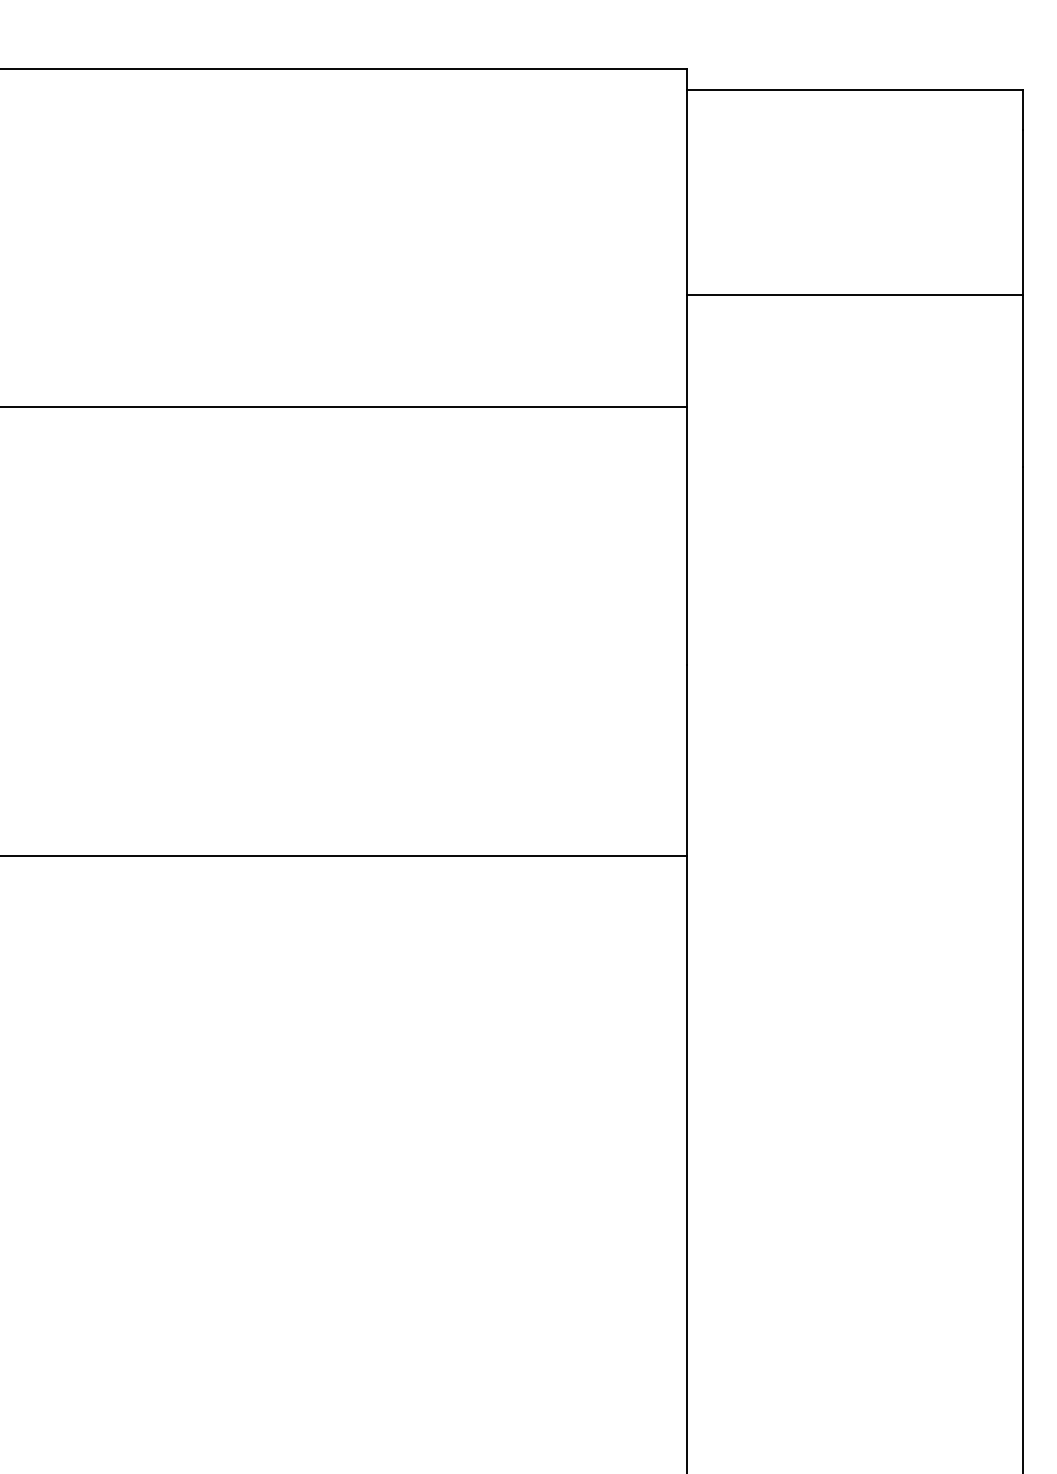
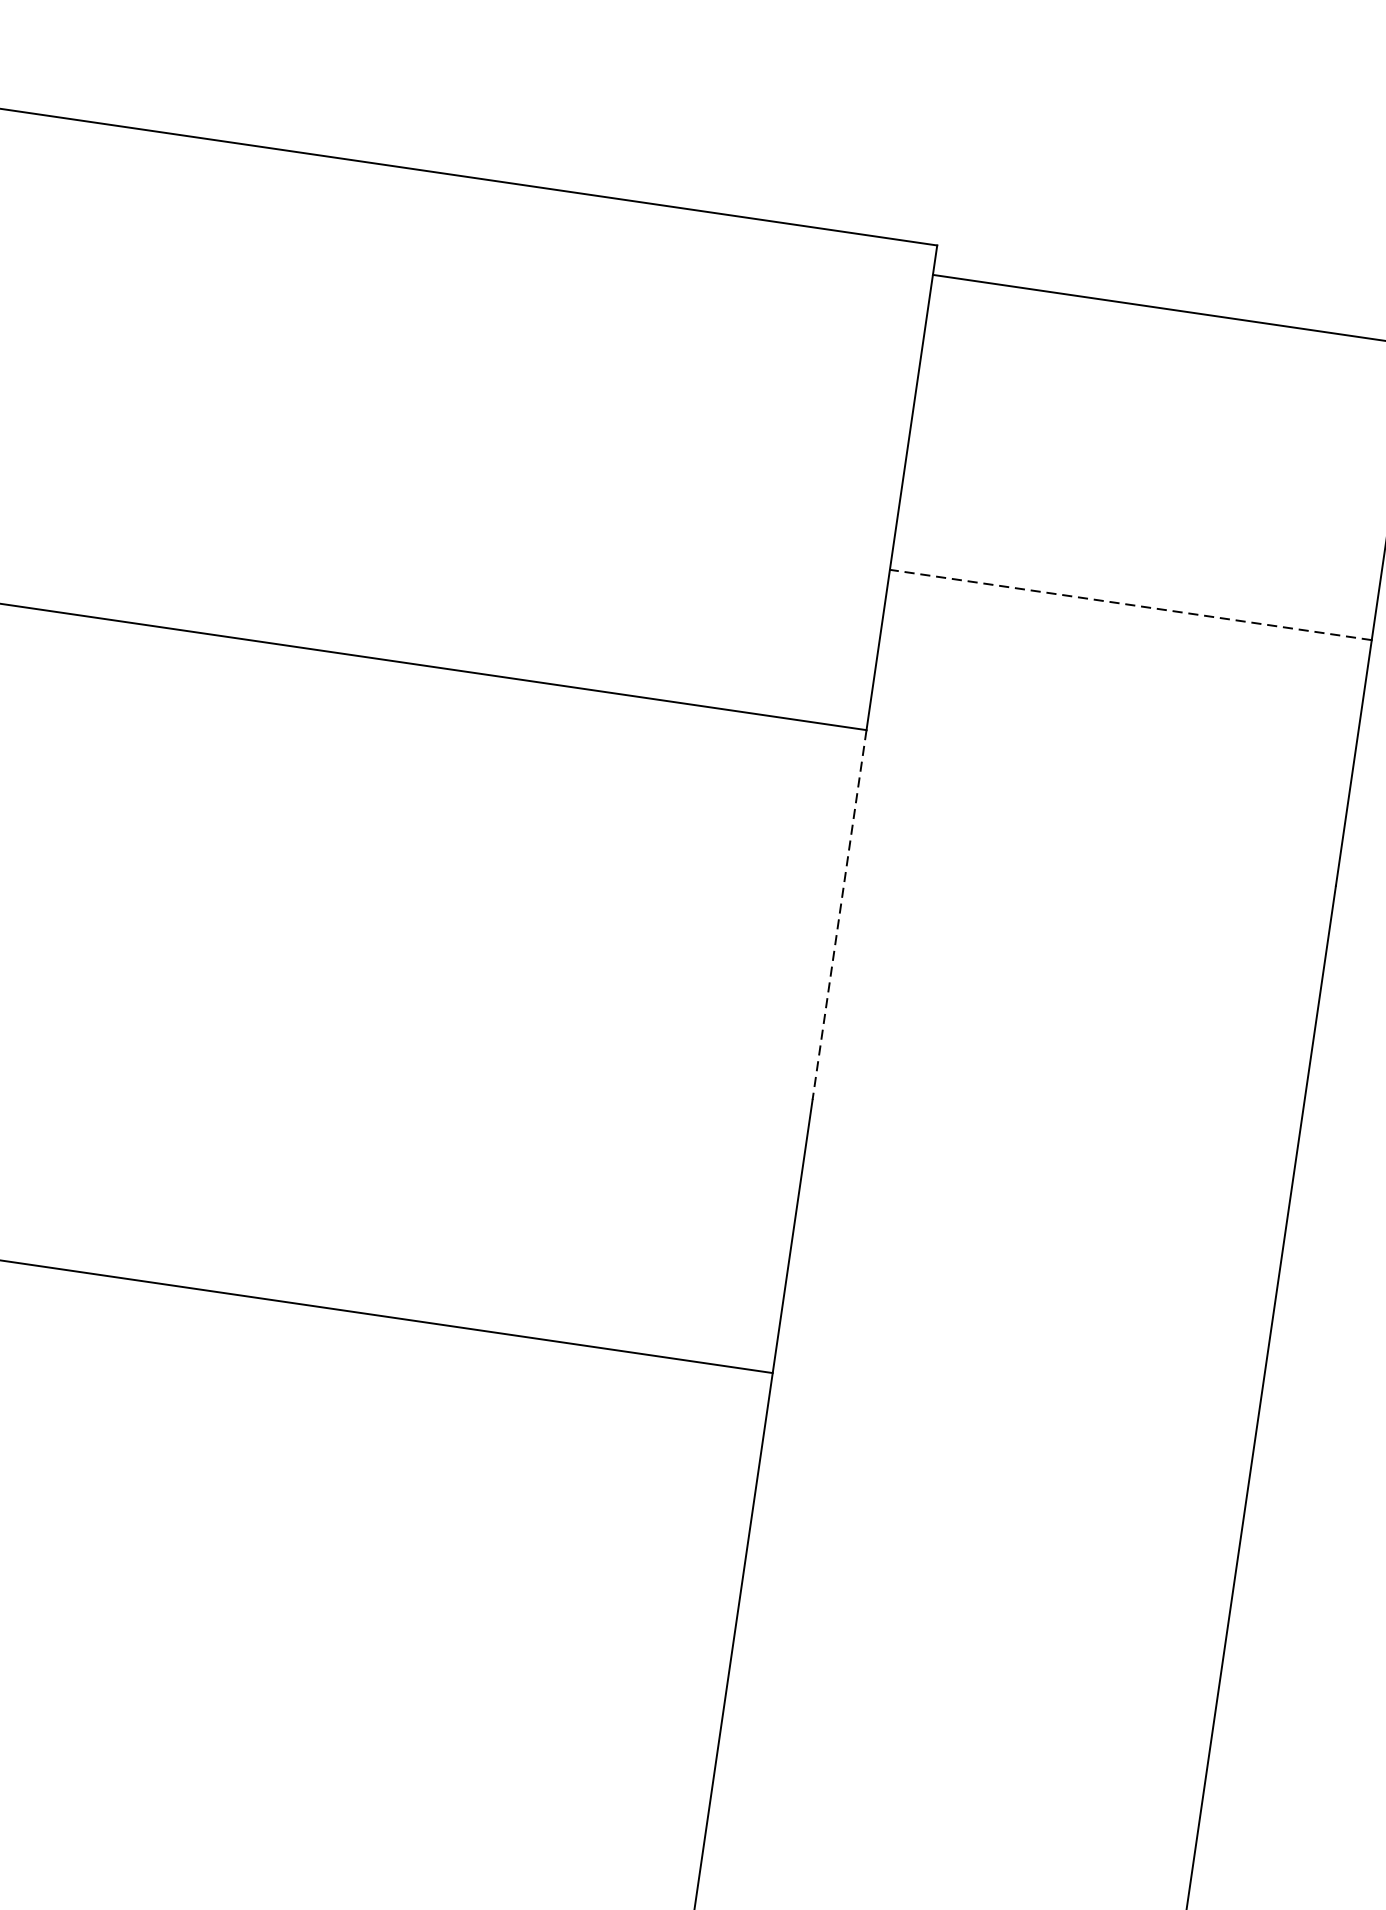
line: (854, 295) -> (1129, 605), solid -> dashed
line: (687, 536) -> (840, 915), solid -> dashed

